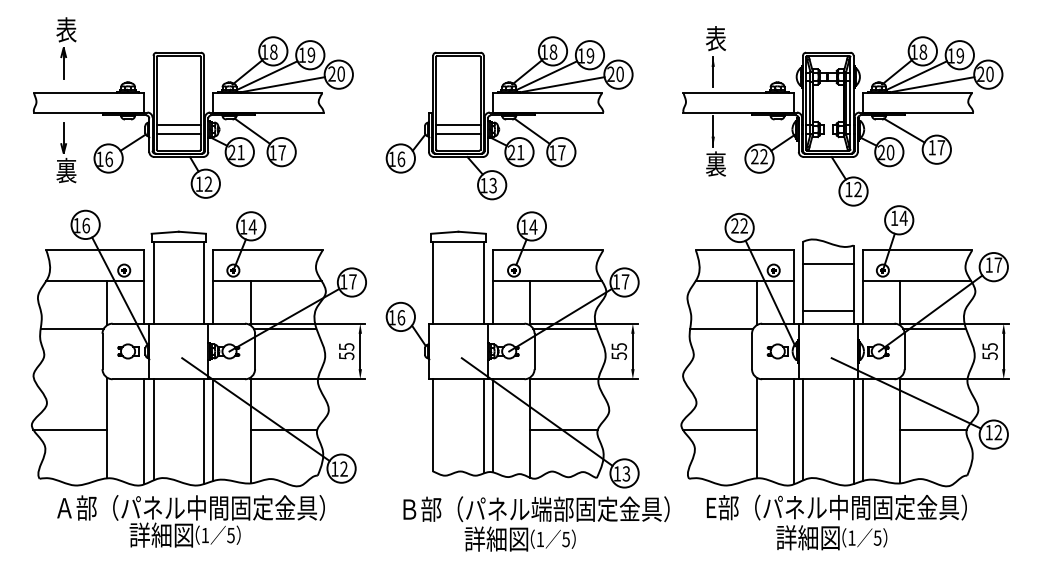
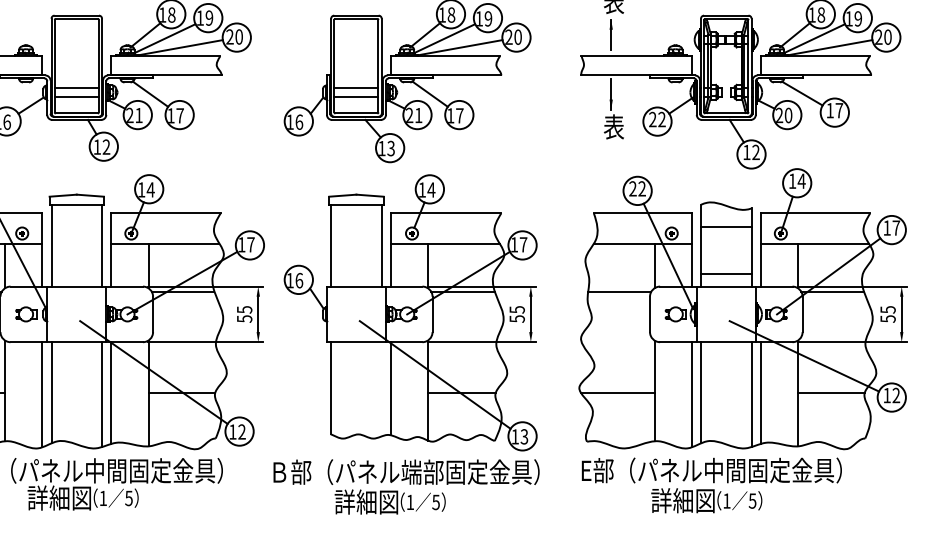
text: (715, 164) -> (613, 127), 裏 -> 表
line: (483, 426) -> (381, 389), removed
text: (836, 522) -> (711, 485), moved
text: (536, 523) -> (406, 486), moved

